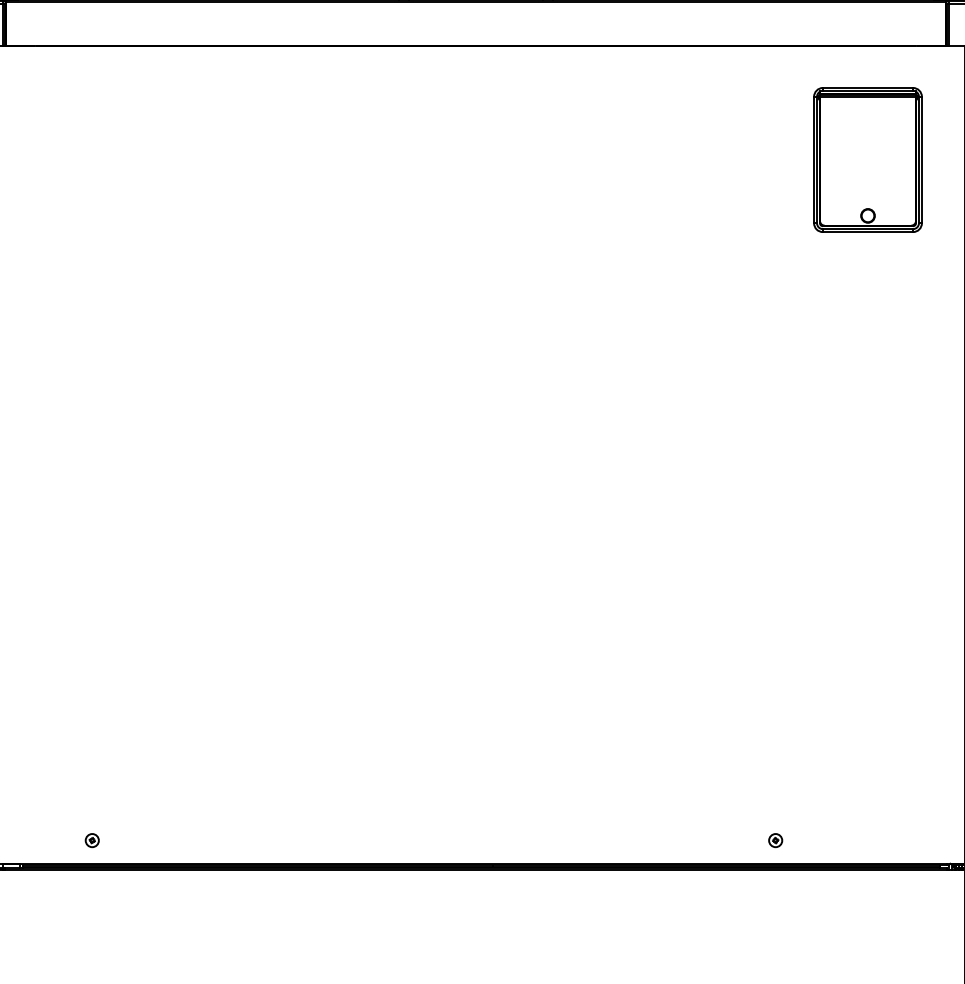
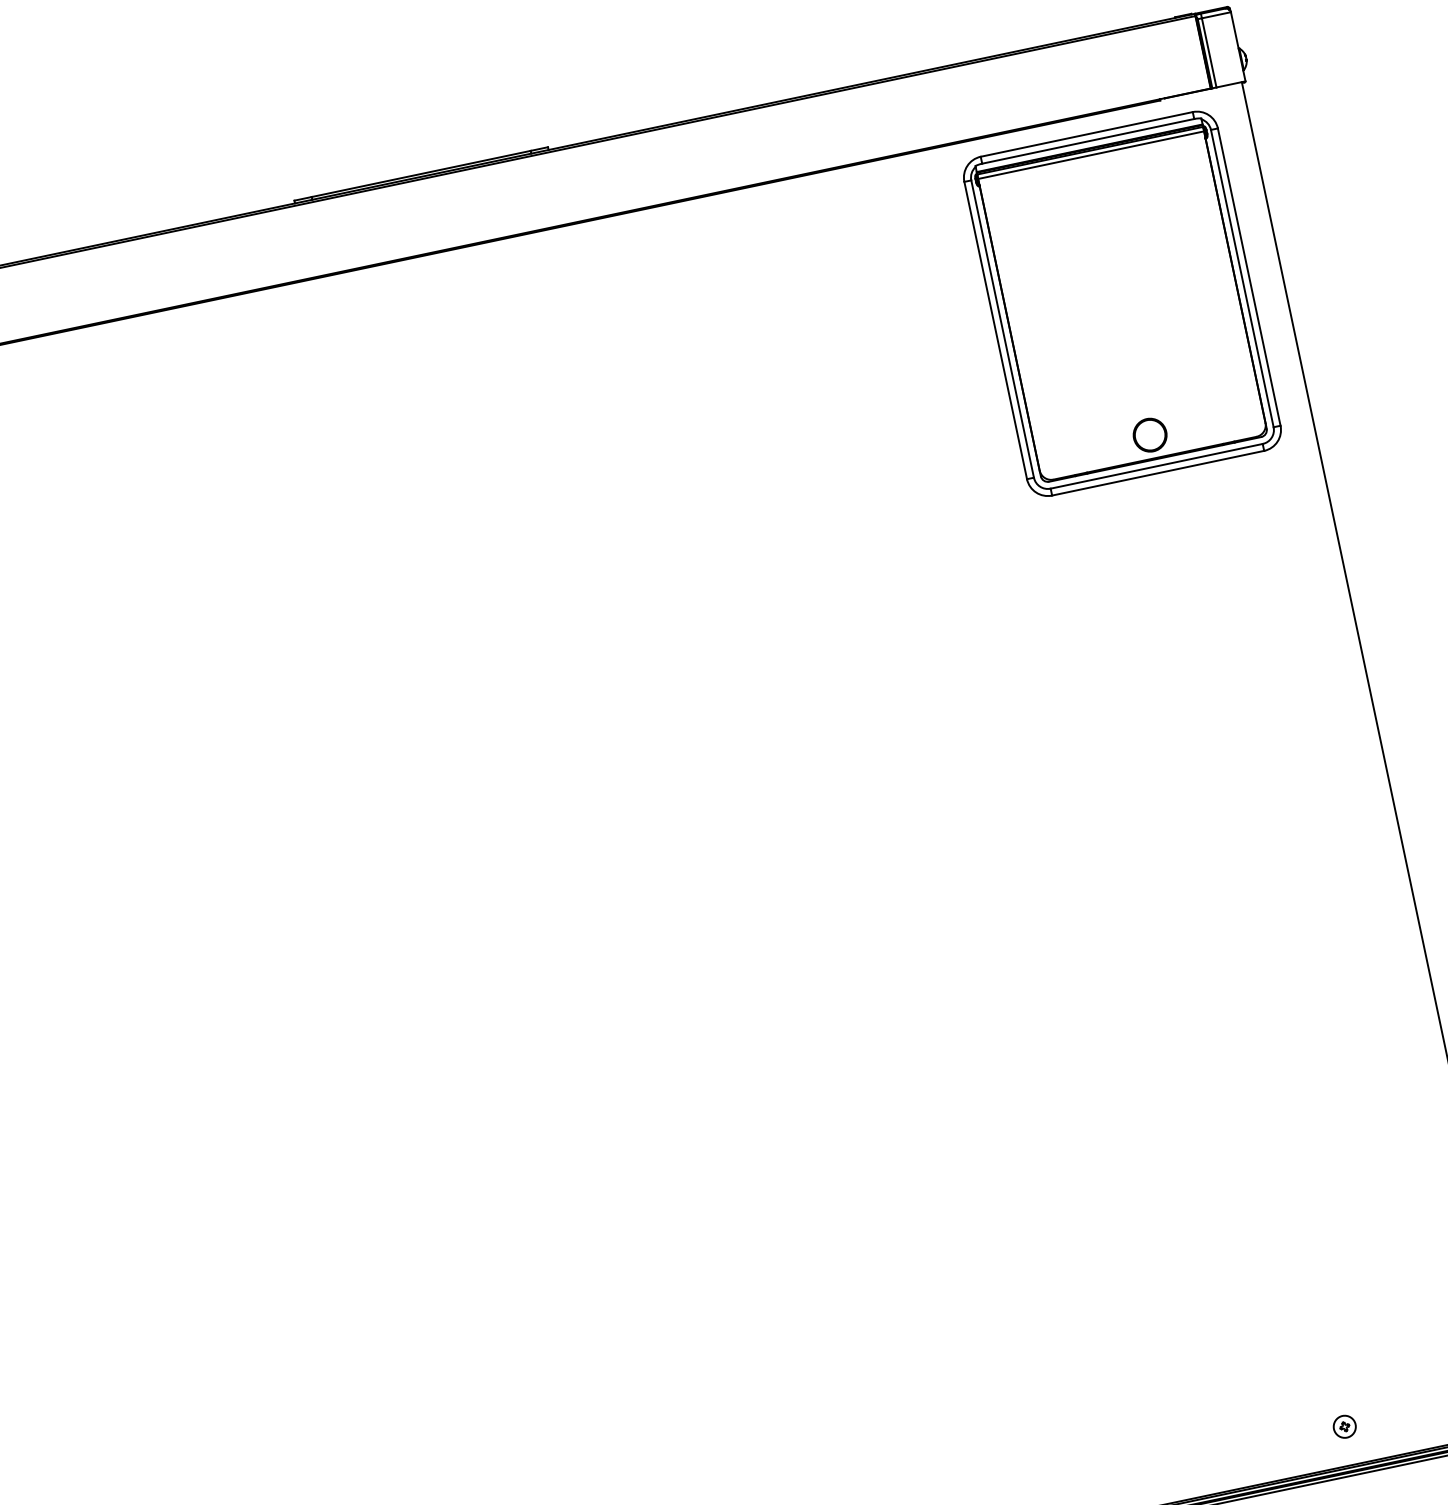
part: (867, 159) -> (1121, 303), size x1.43
part: (775, 840) -> (1344, 1426), moved

